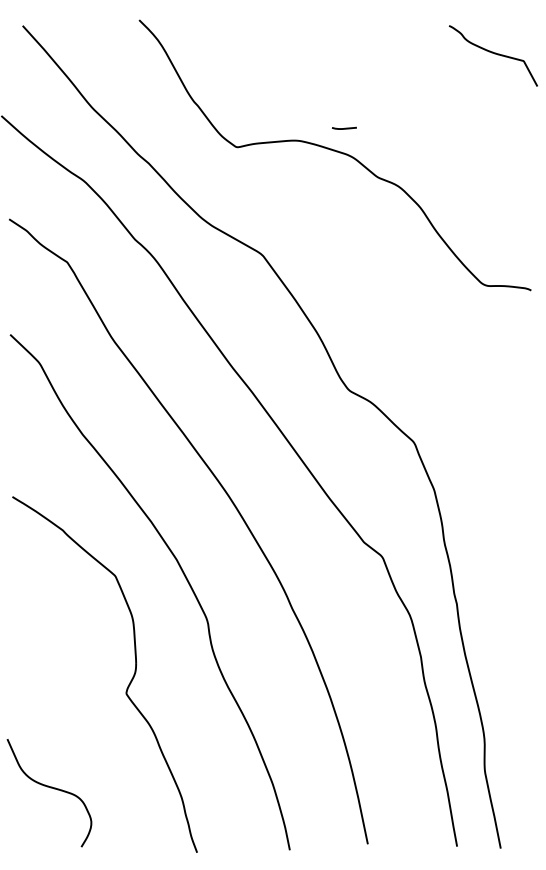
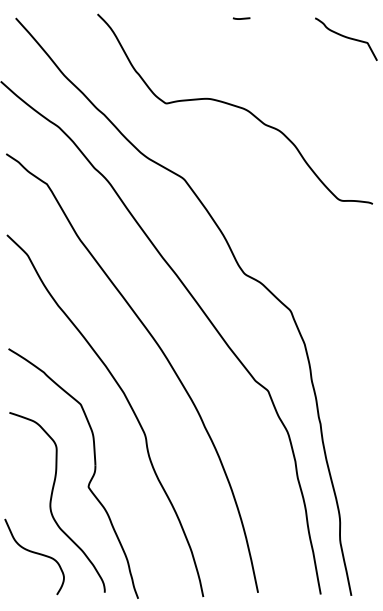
line: (344, 127) -> (241, 17), moved
curve: (73, 715) -> (51, 502), added

